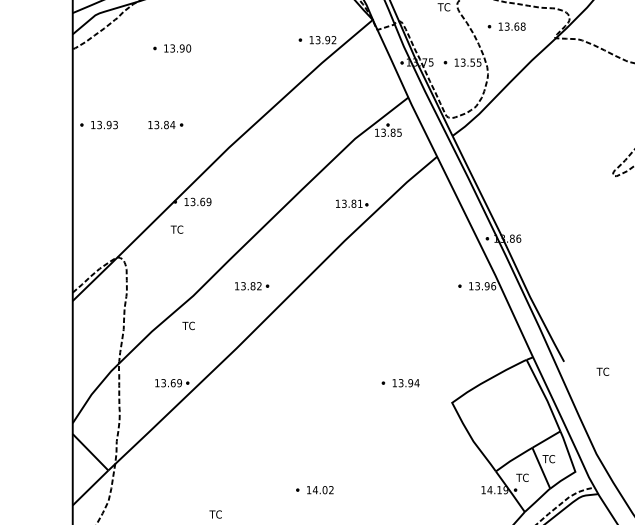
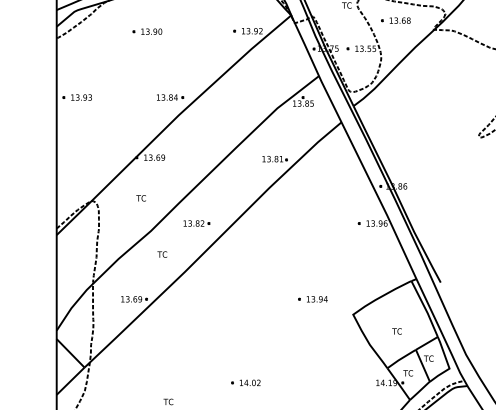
part: (172, 48) -> (147, 31), moved
part: (165, 124) -> (170, 97), moved
text: (176, 229) -> (140, 198), moved
text: (188, 325) -> (162, 254), moved
text: (602, 371) -> (396, 331), moved

